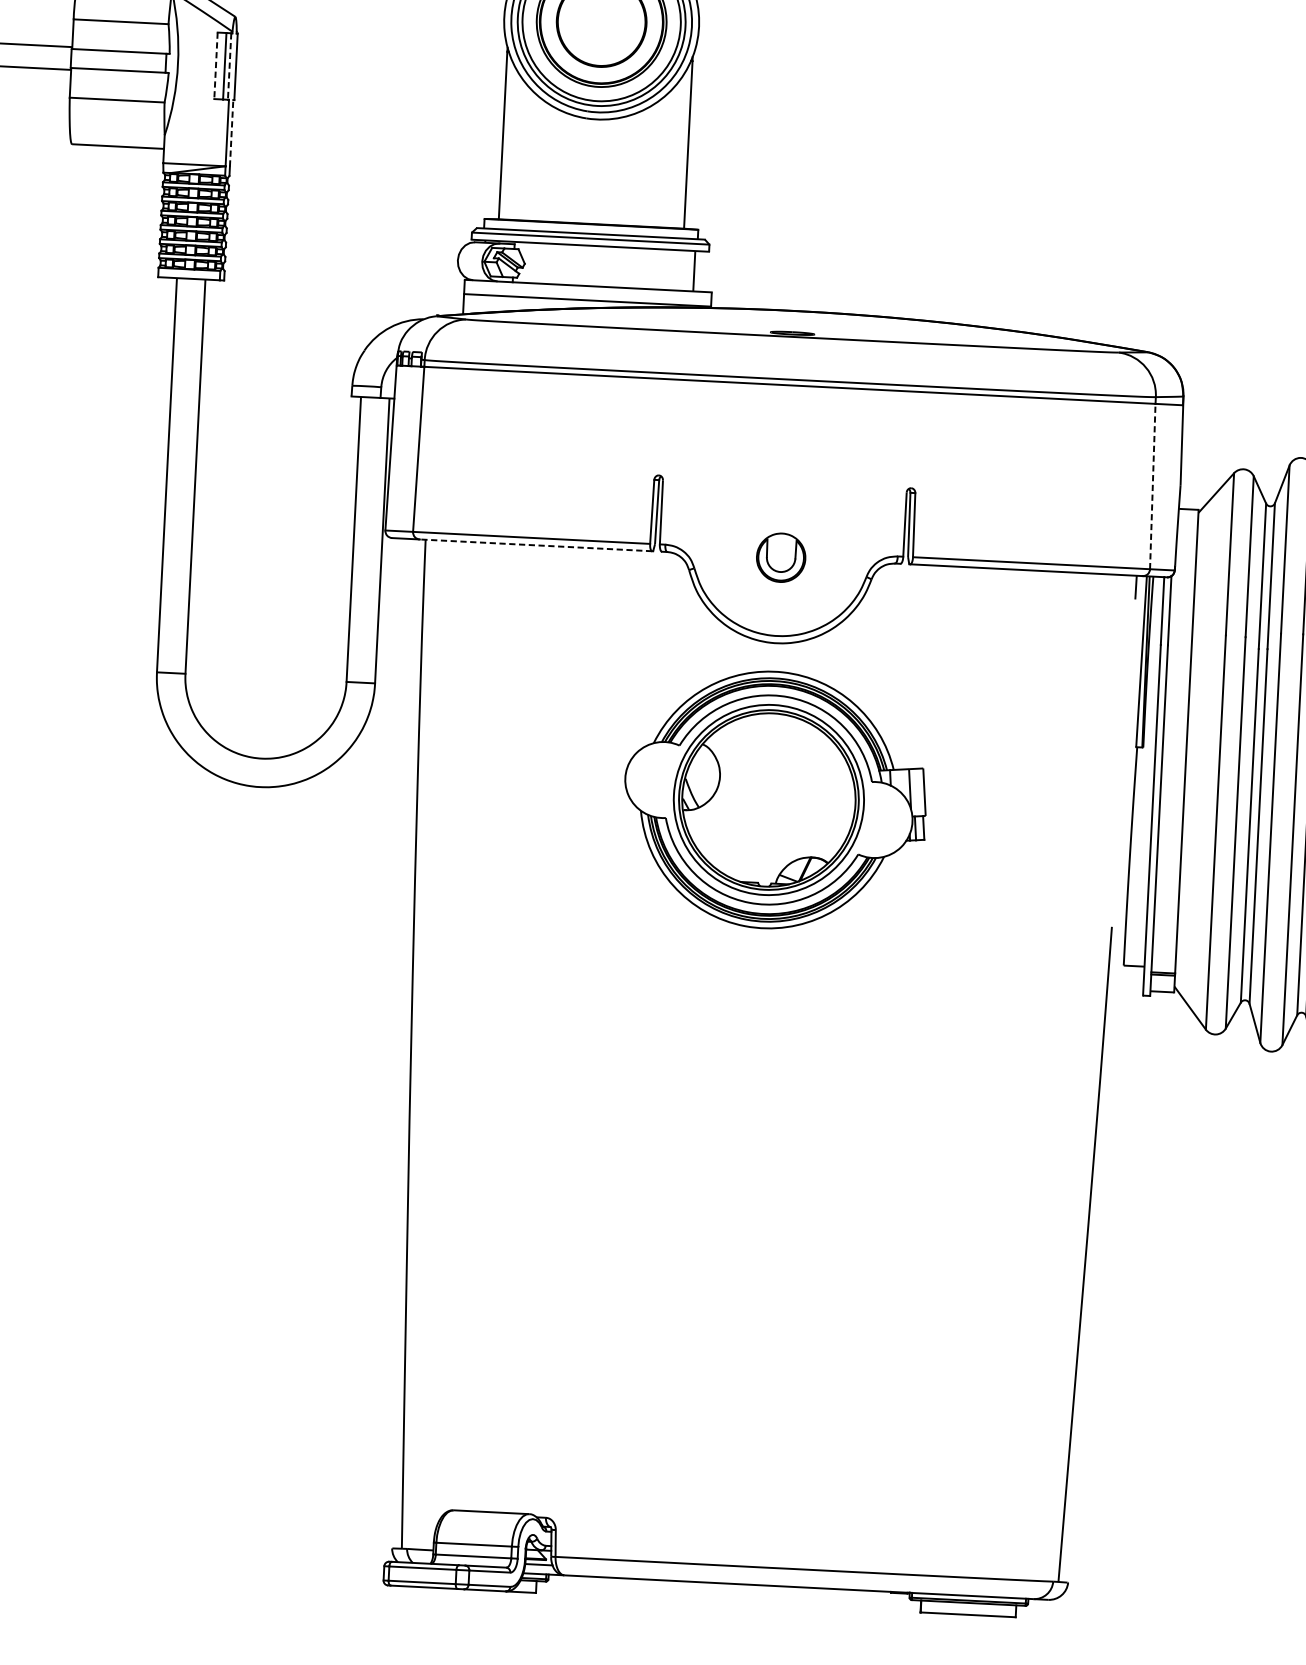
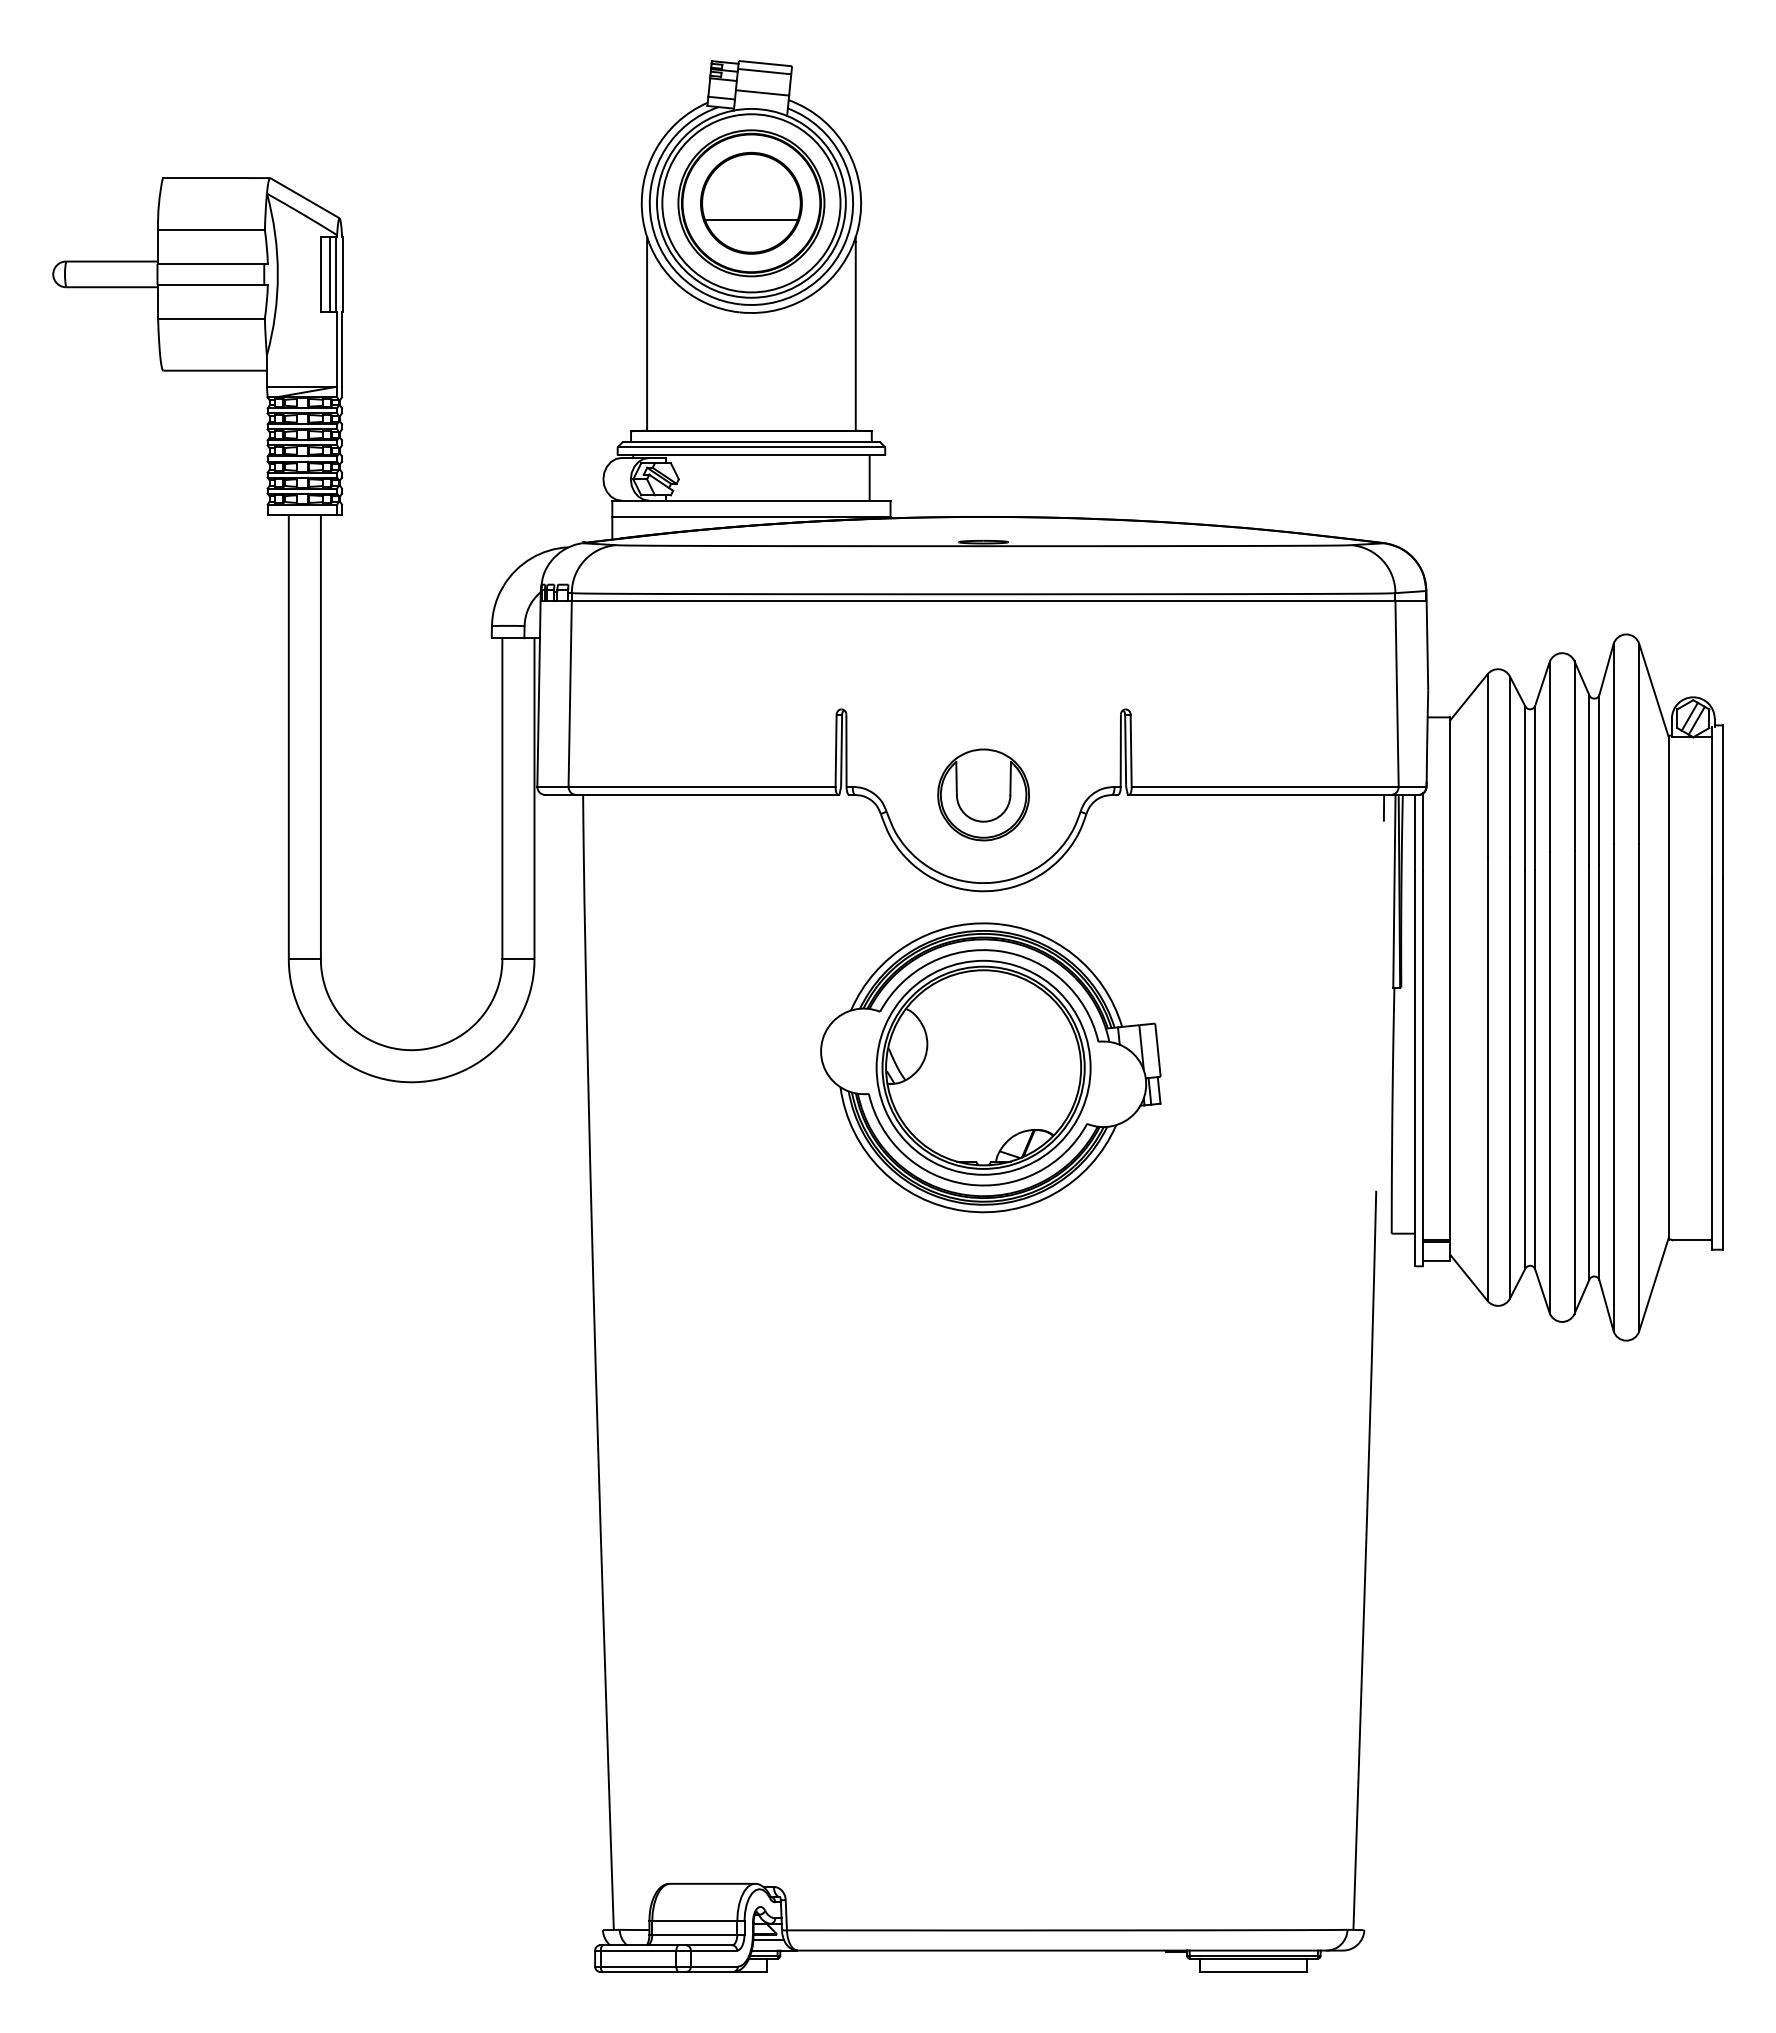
line: (600, 36) -> (750, 219), added
line: (215, 65) -> (320, 274), dashed -> solid
line: (229, 66) -> (335, 274), dashed -> solid
line: (231, 132) -> (341, 348), dashed -> solid
line: (1153, 486) -> (1397, 693), dashed -> solid
line: (536, 544) -> (707, 794), dashed -> solid
part: (781, 557) -> (983, 794), size x1.67

